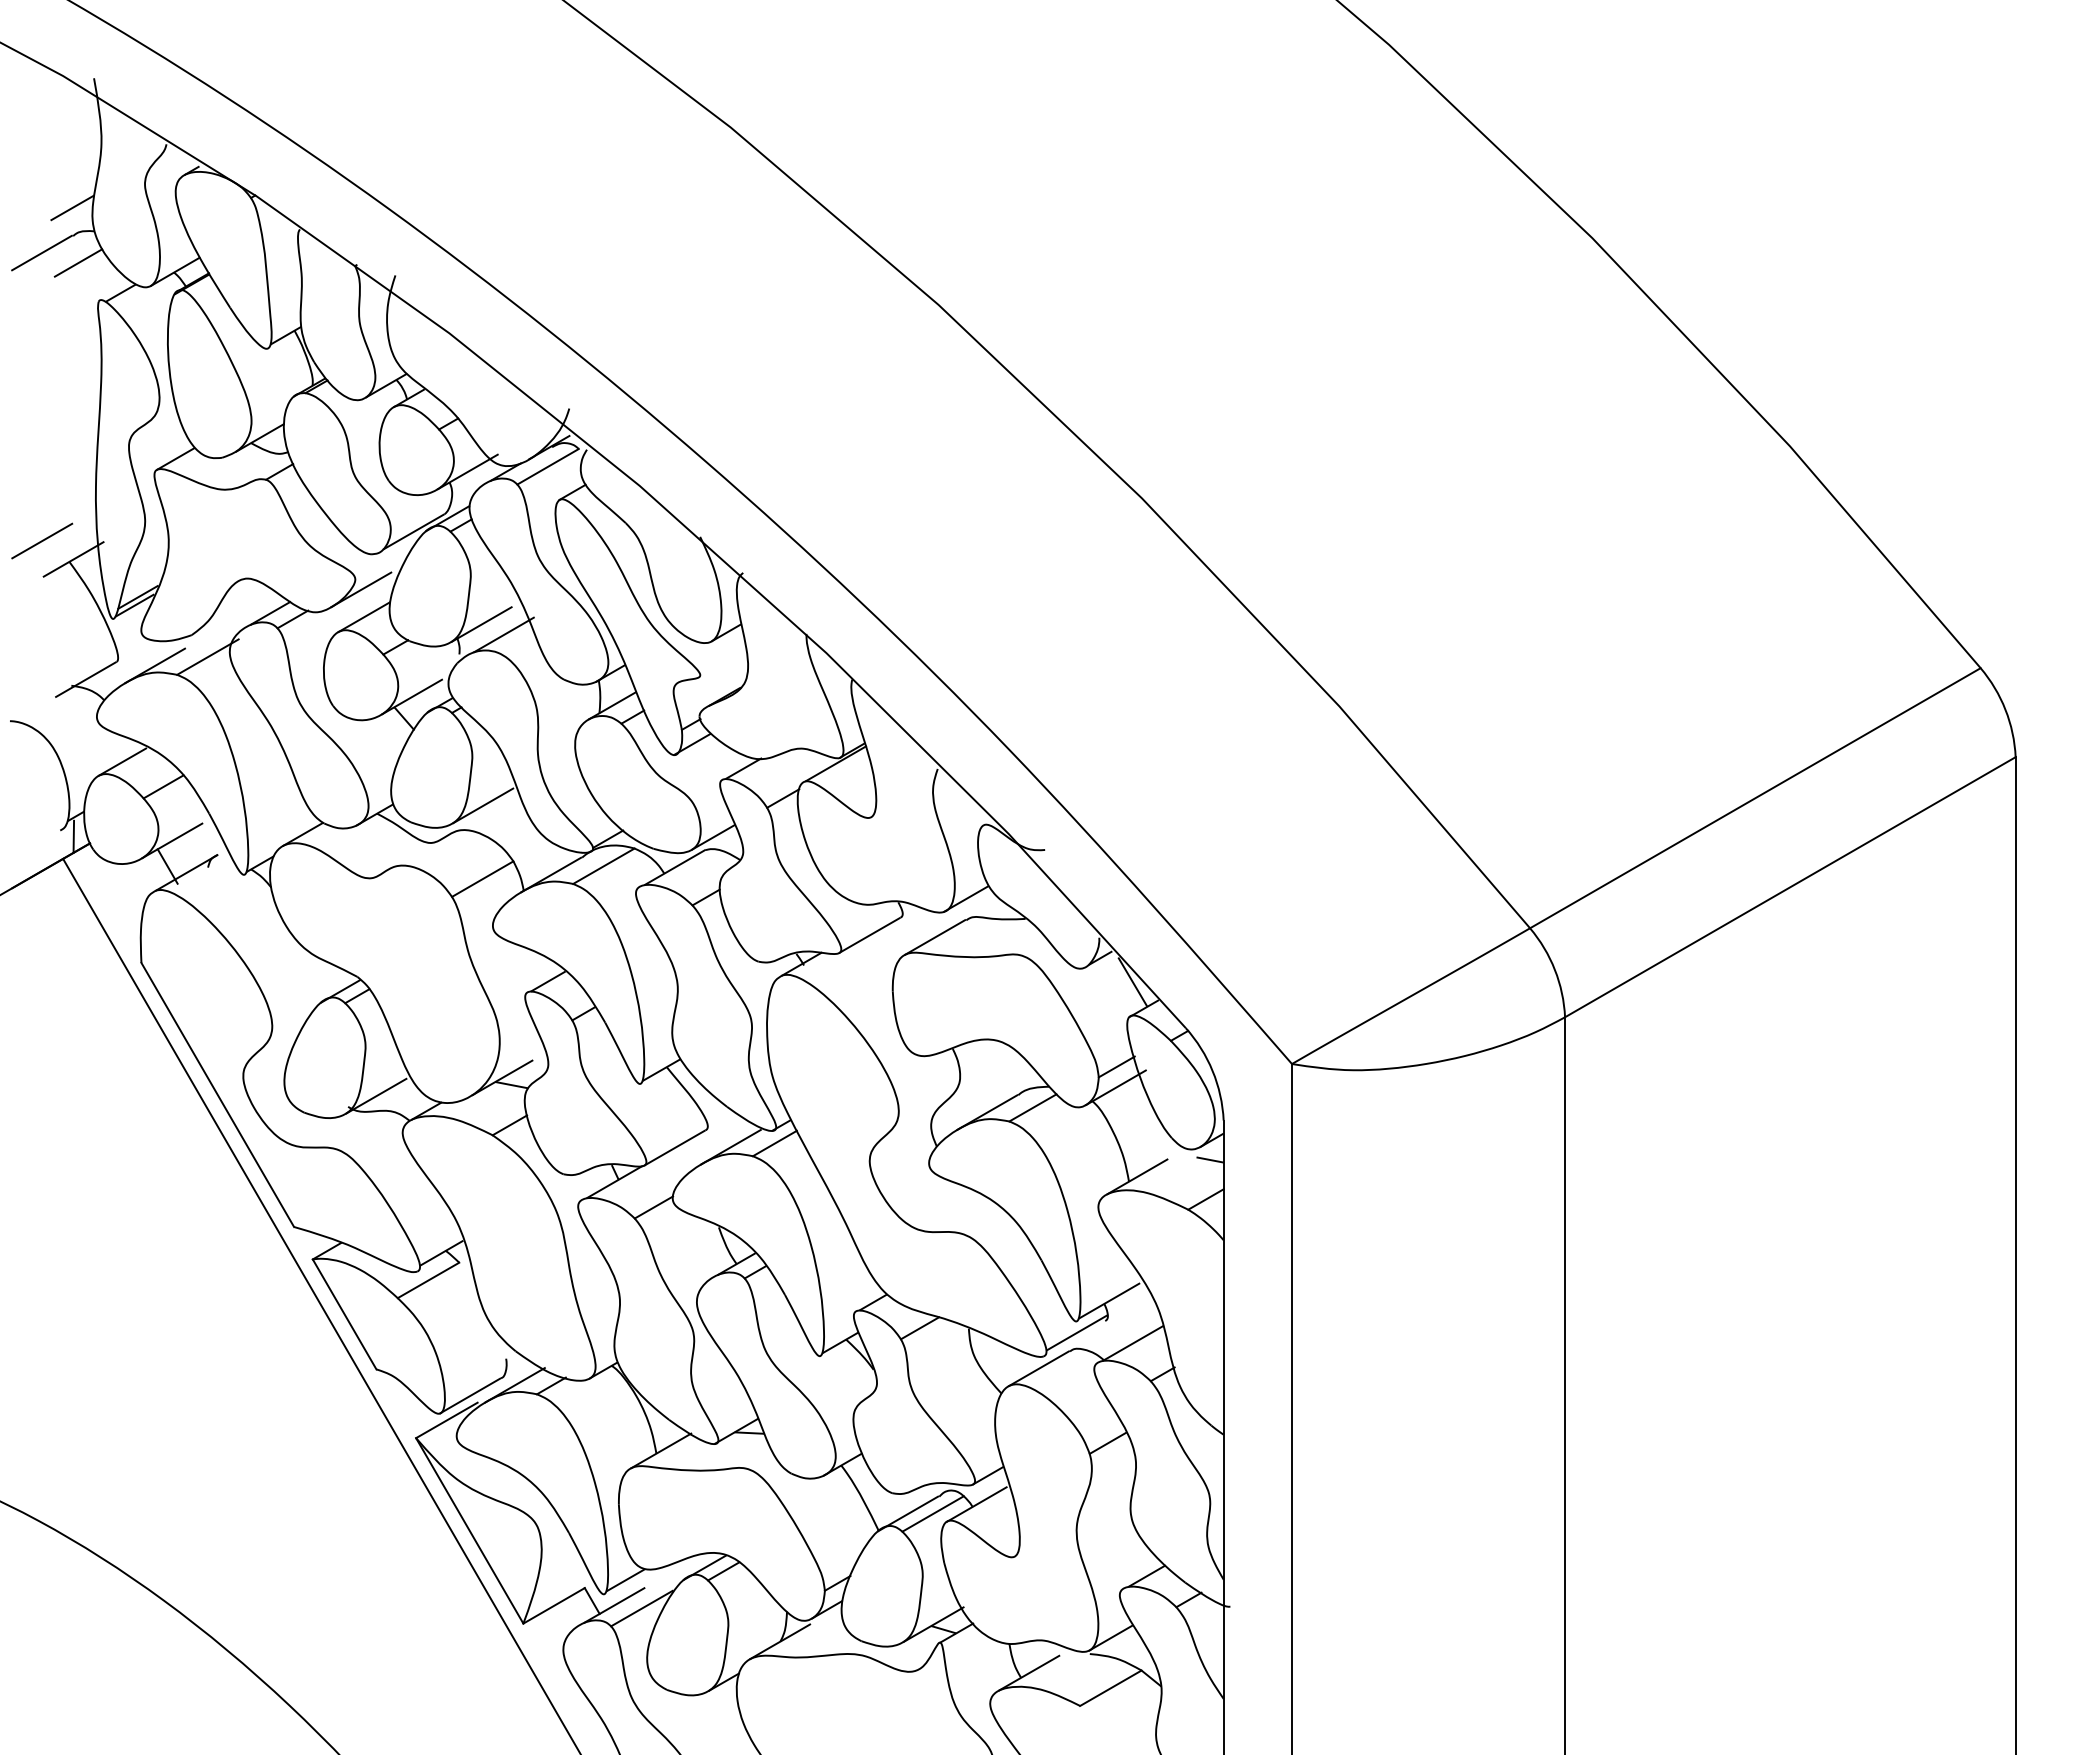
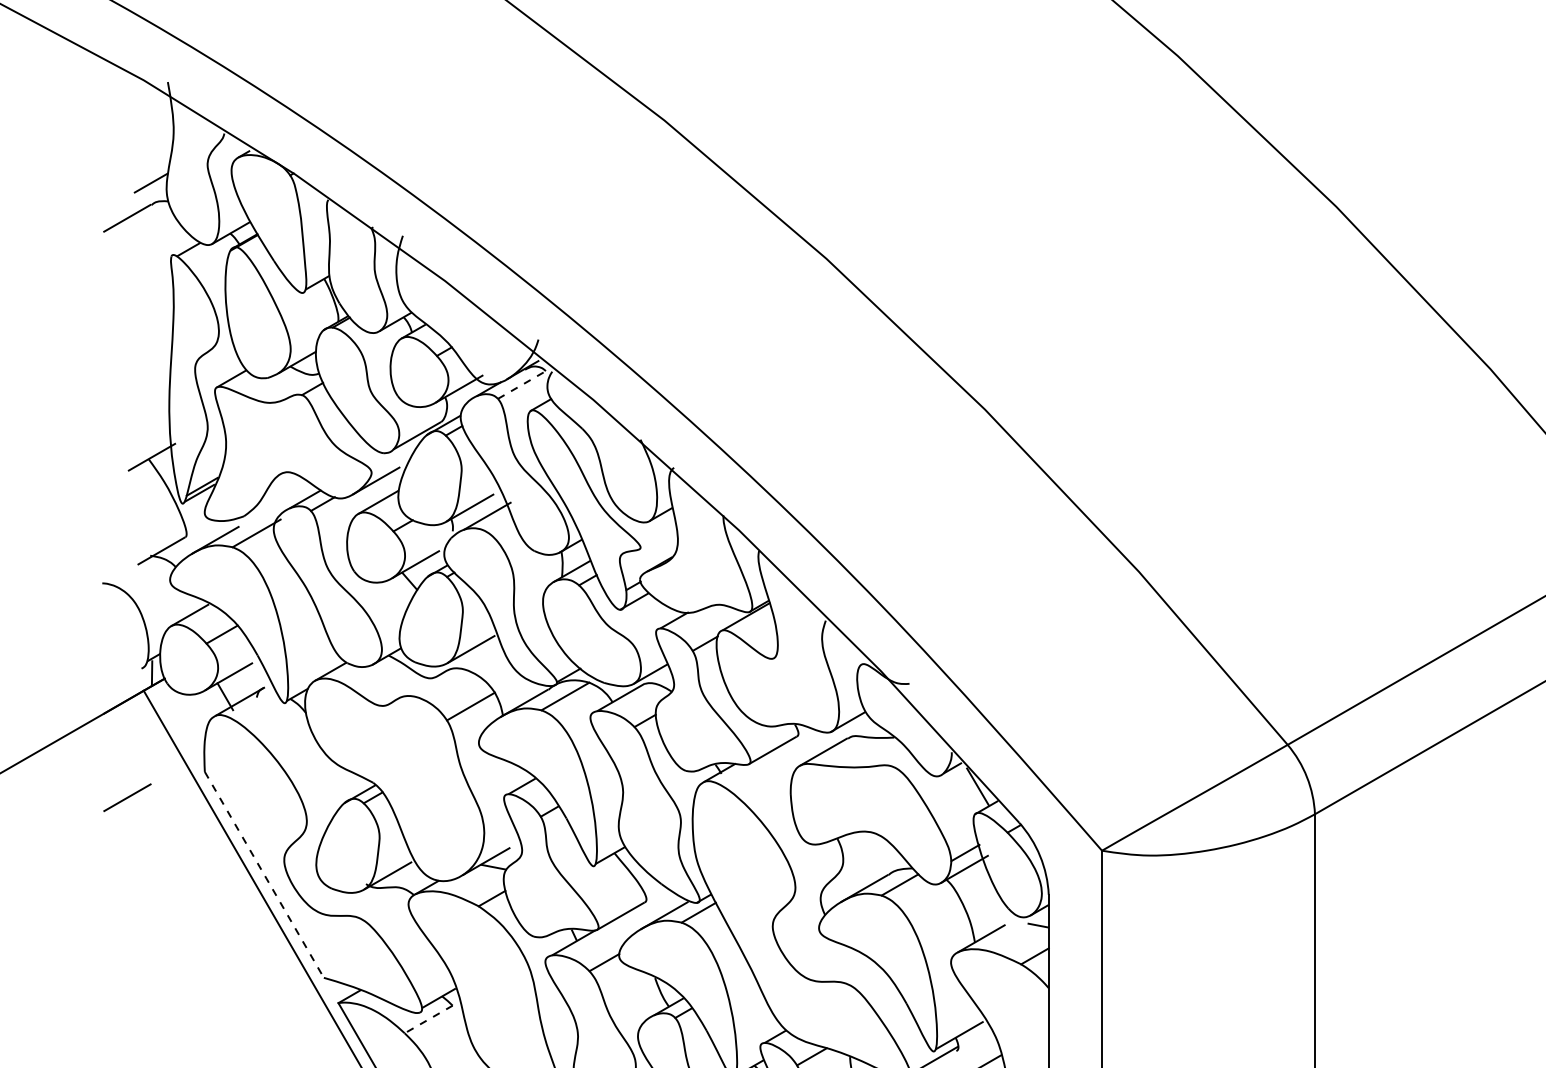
line: (78, 262) -> (155, 225), removed
line: (548, 466) -> (522, 384), solid -> dashed
line: (42, 540) -> (127, 797), moved
line: (217, 1094) -> (264, 874), solid -> dashed
line: (428, 1280) -> (428, 1019), solid -> dashed

